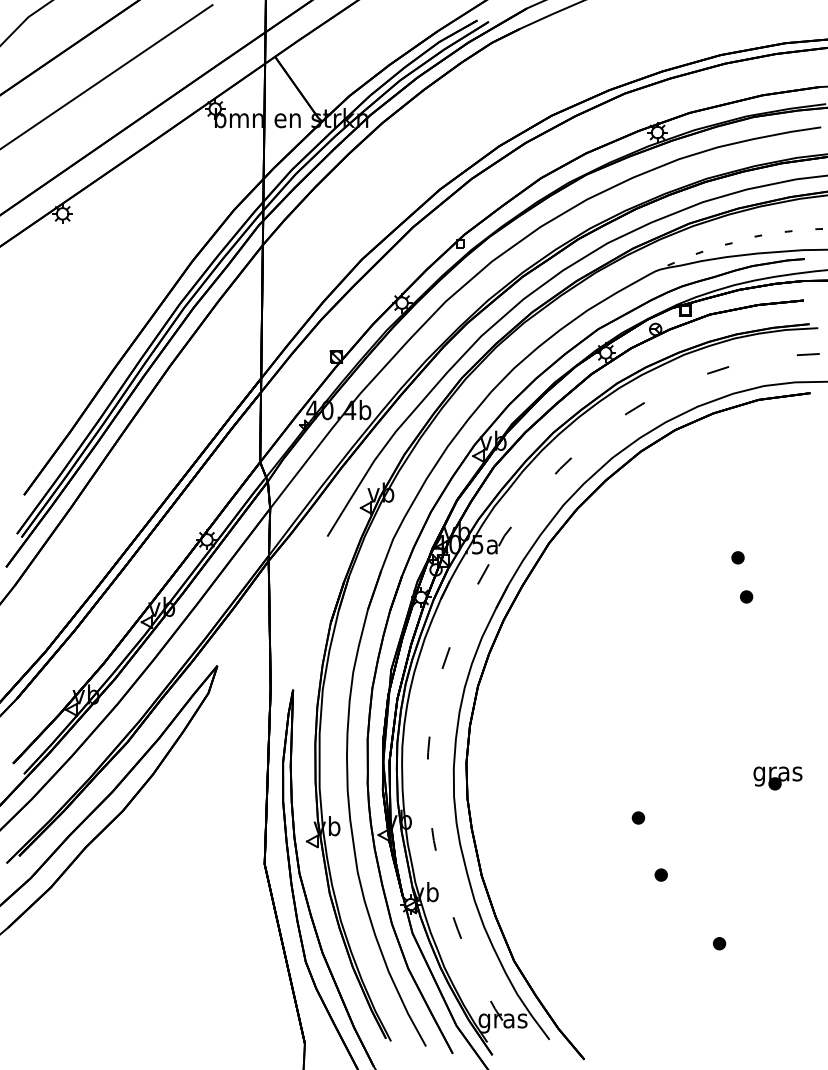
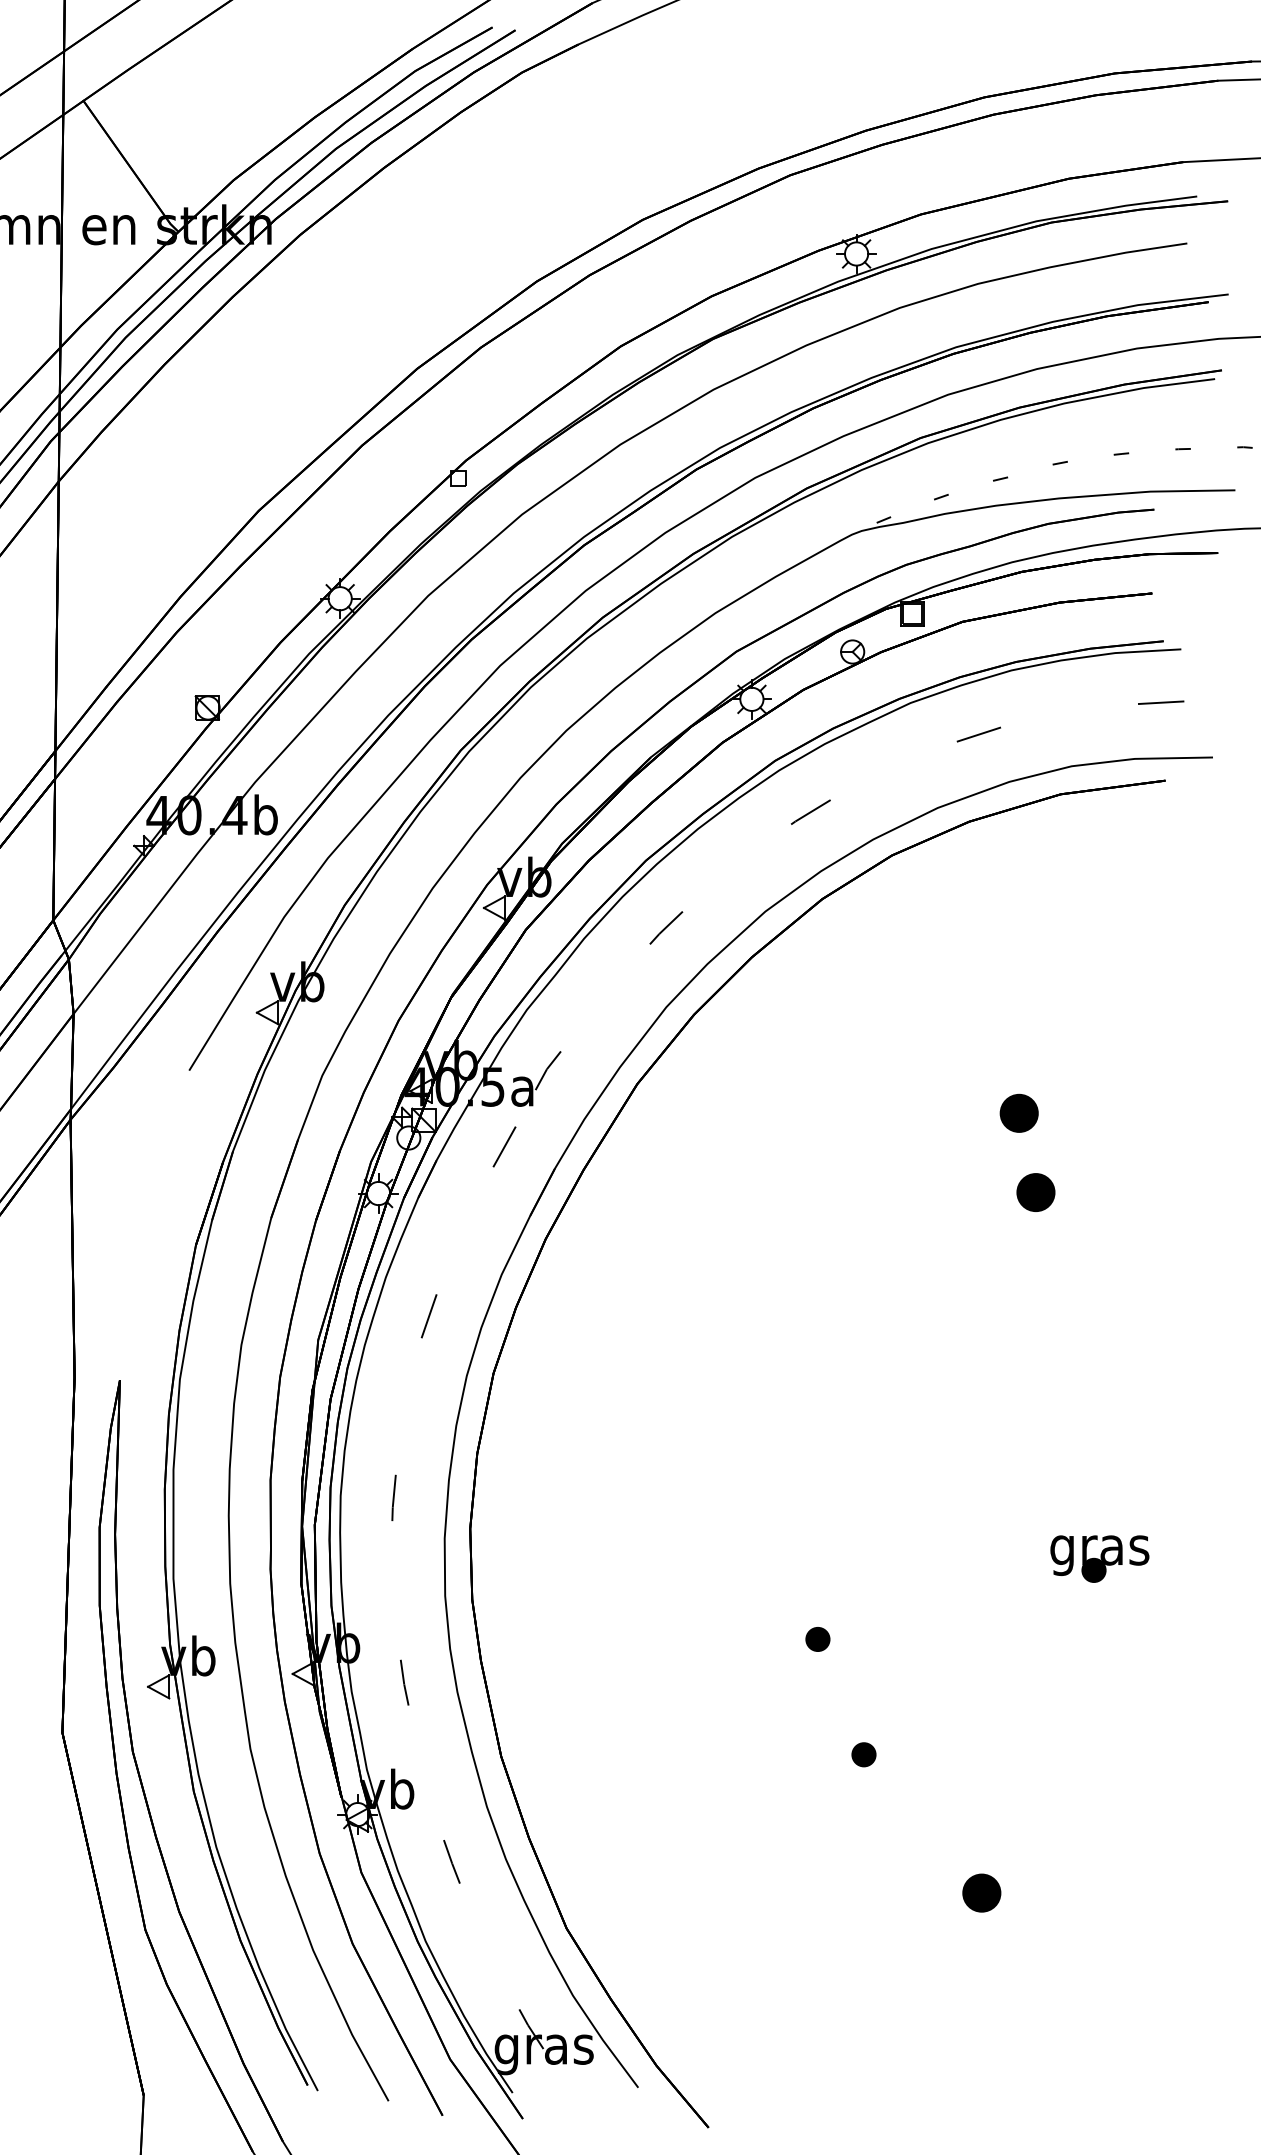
part: (737, 557) -> (1018, 1112), size x1.6
part: (746, 596) -> (1036, 1191), size x1.6
part: (719, 943) -> (981, 1893), size x1.6

